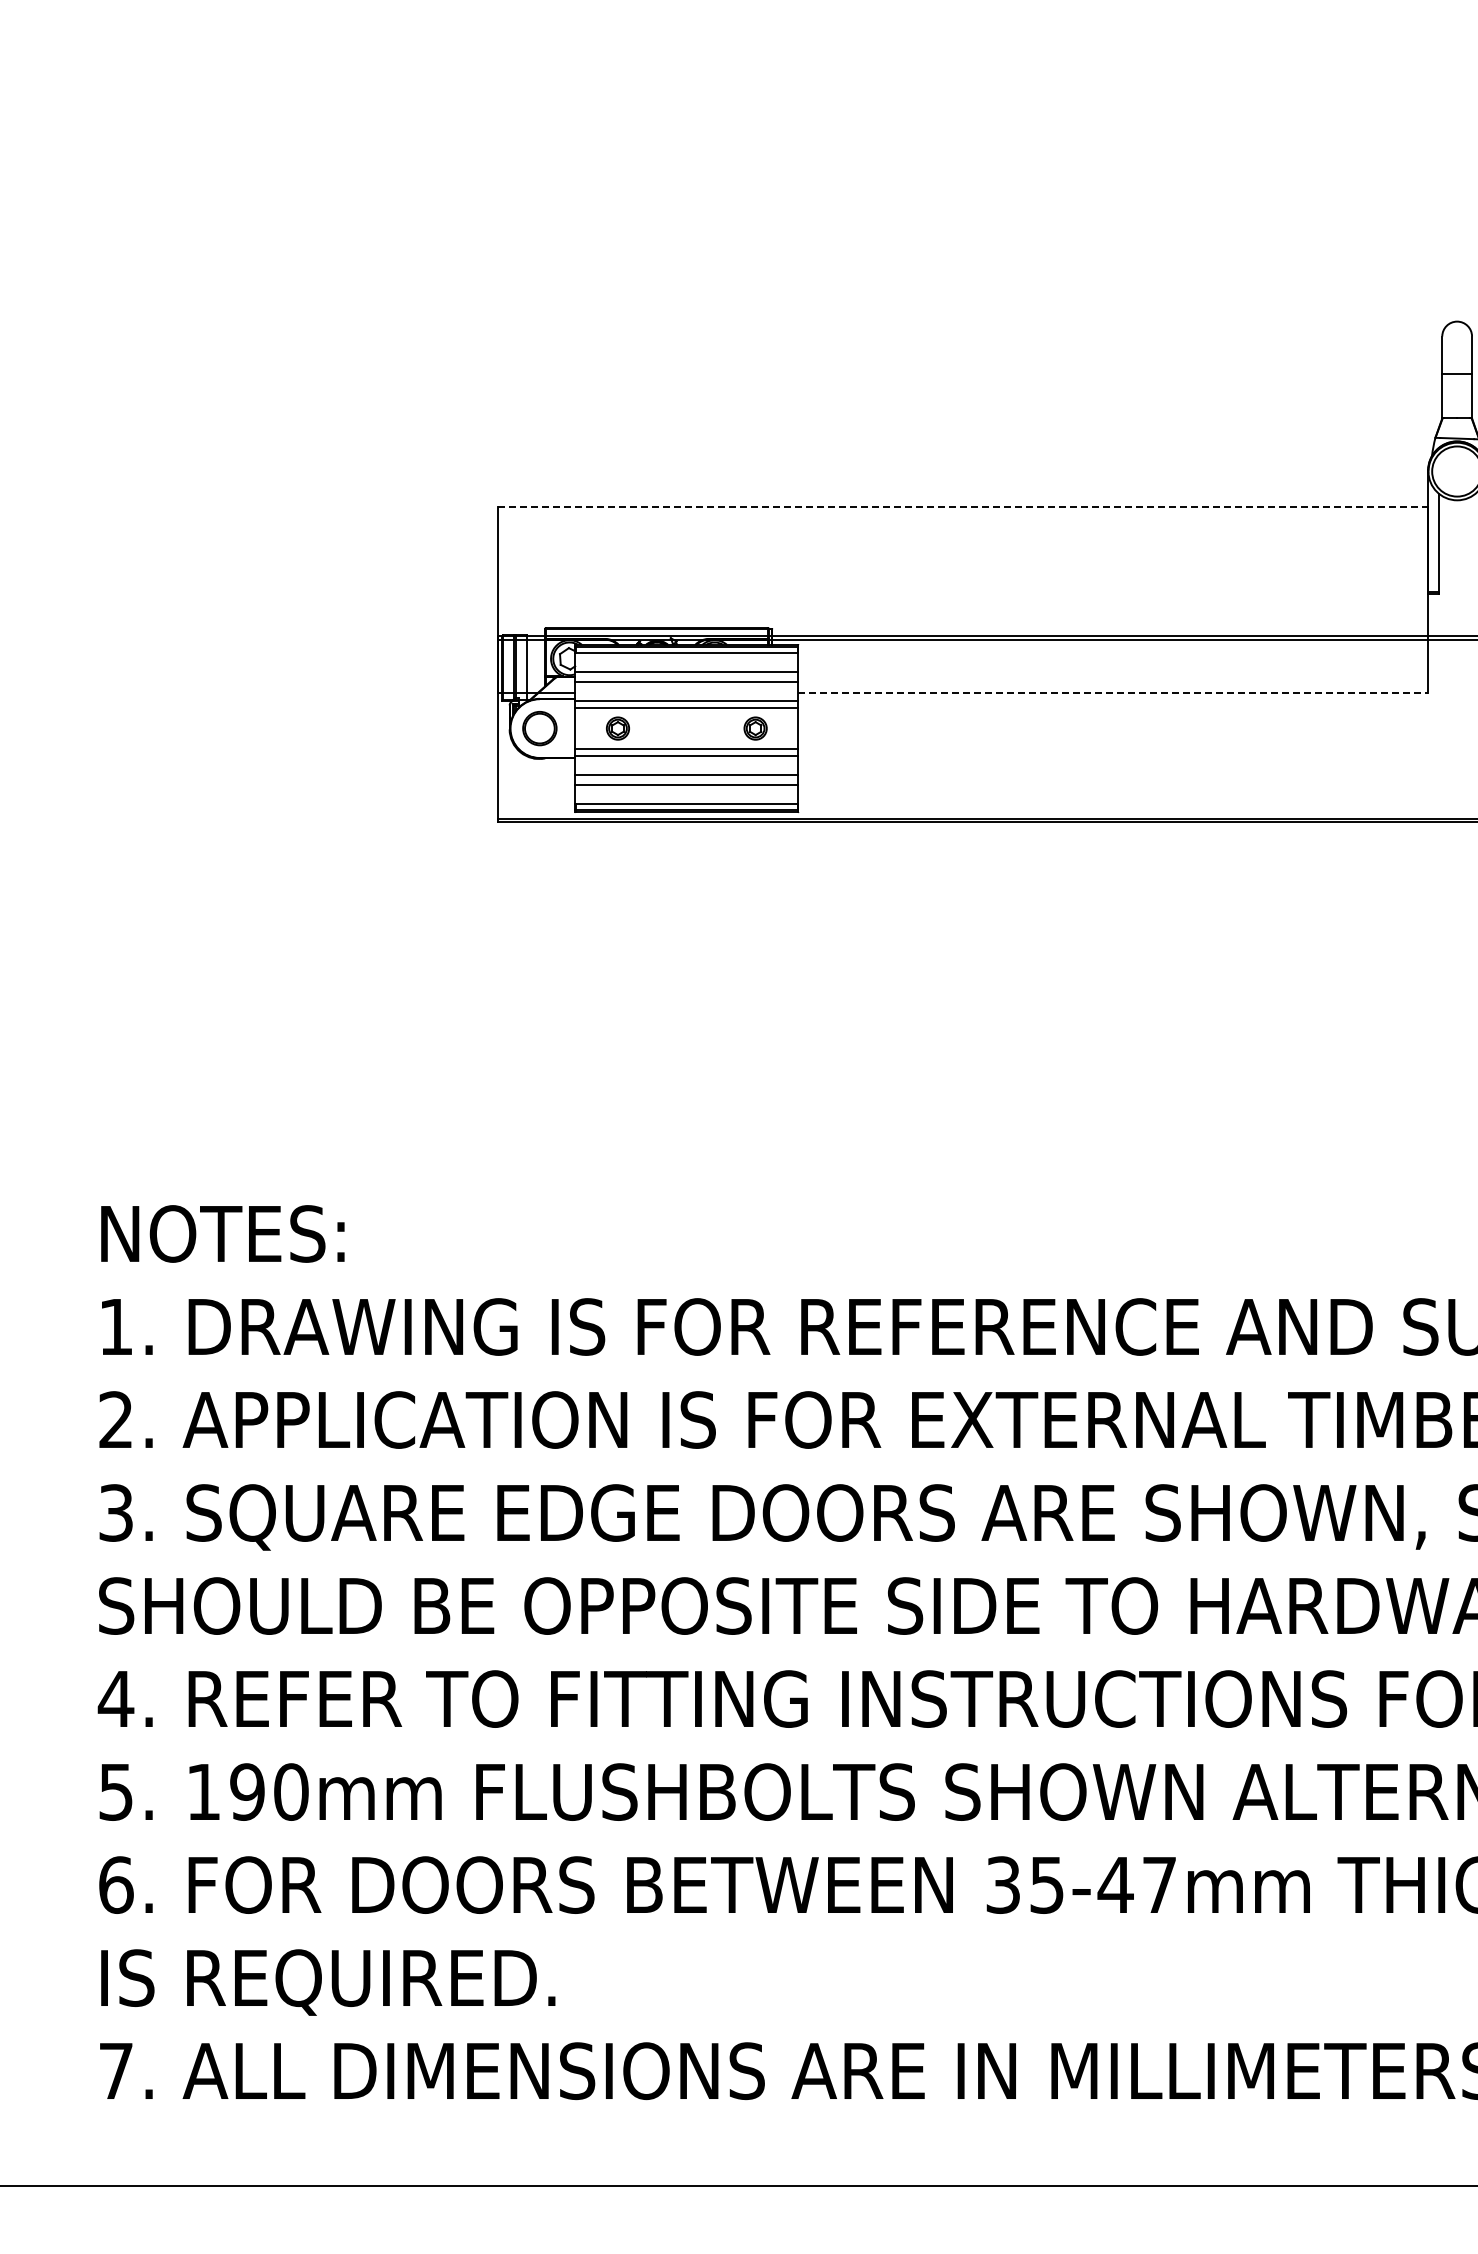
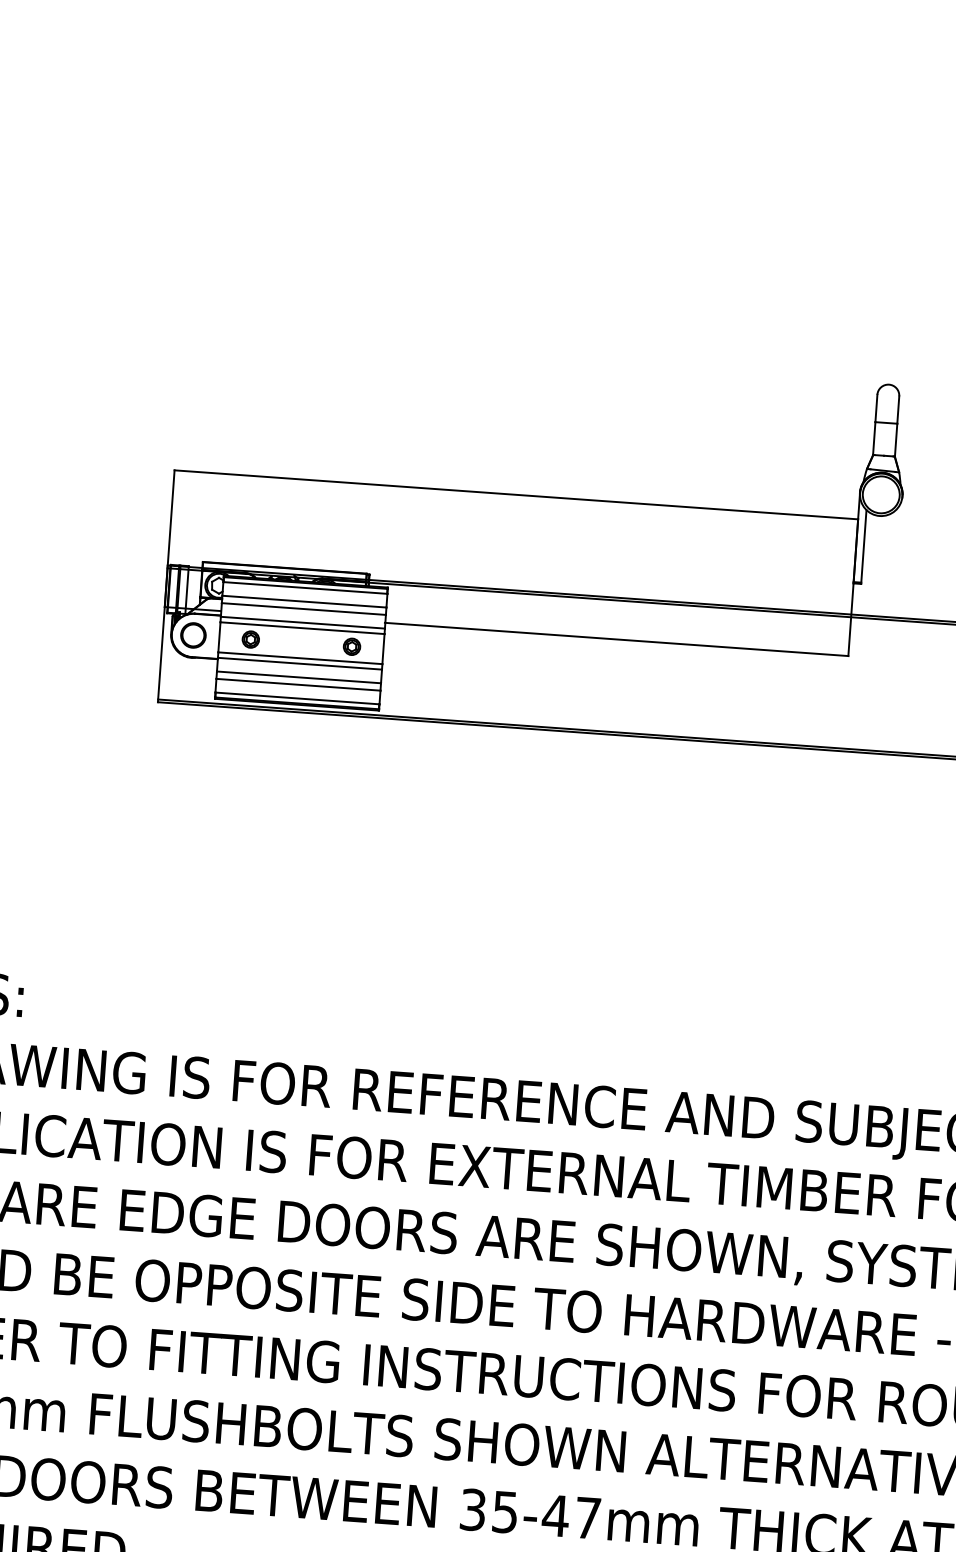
line: (963, 506) -> (516, 494), dashed -> solid
line: (1113, 692) -> (616, 639), dashed -> solid

